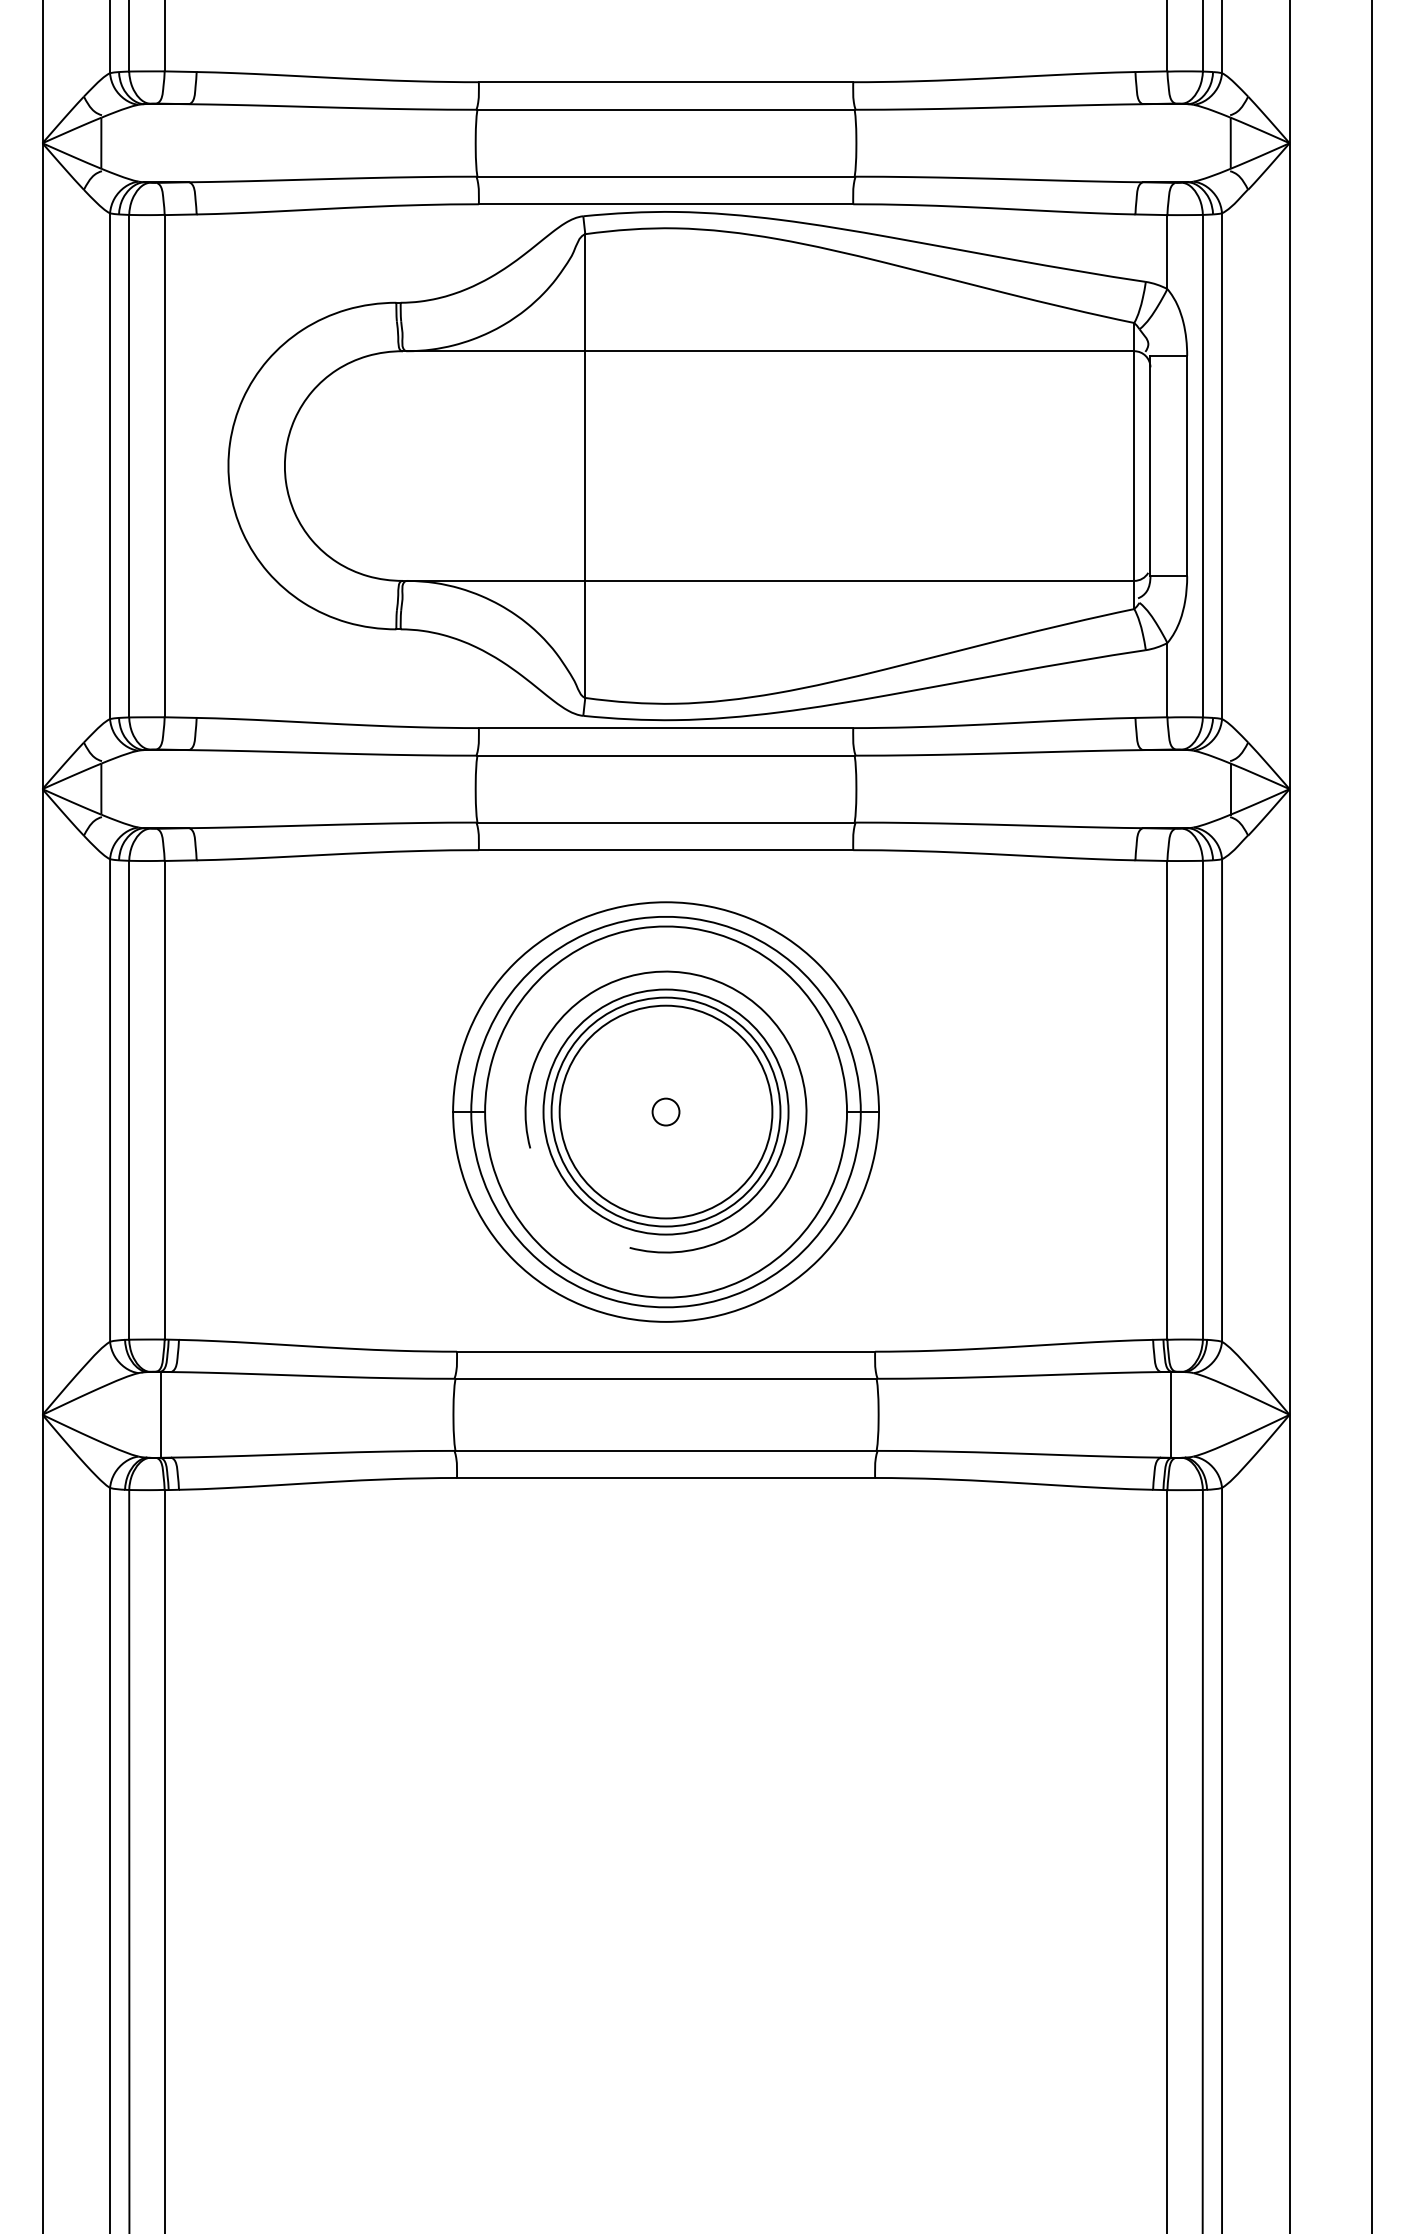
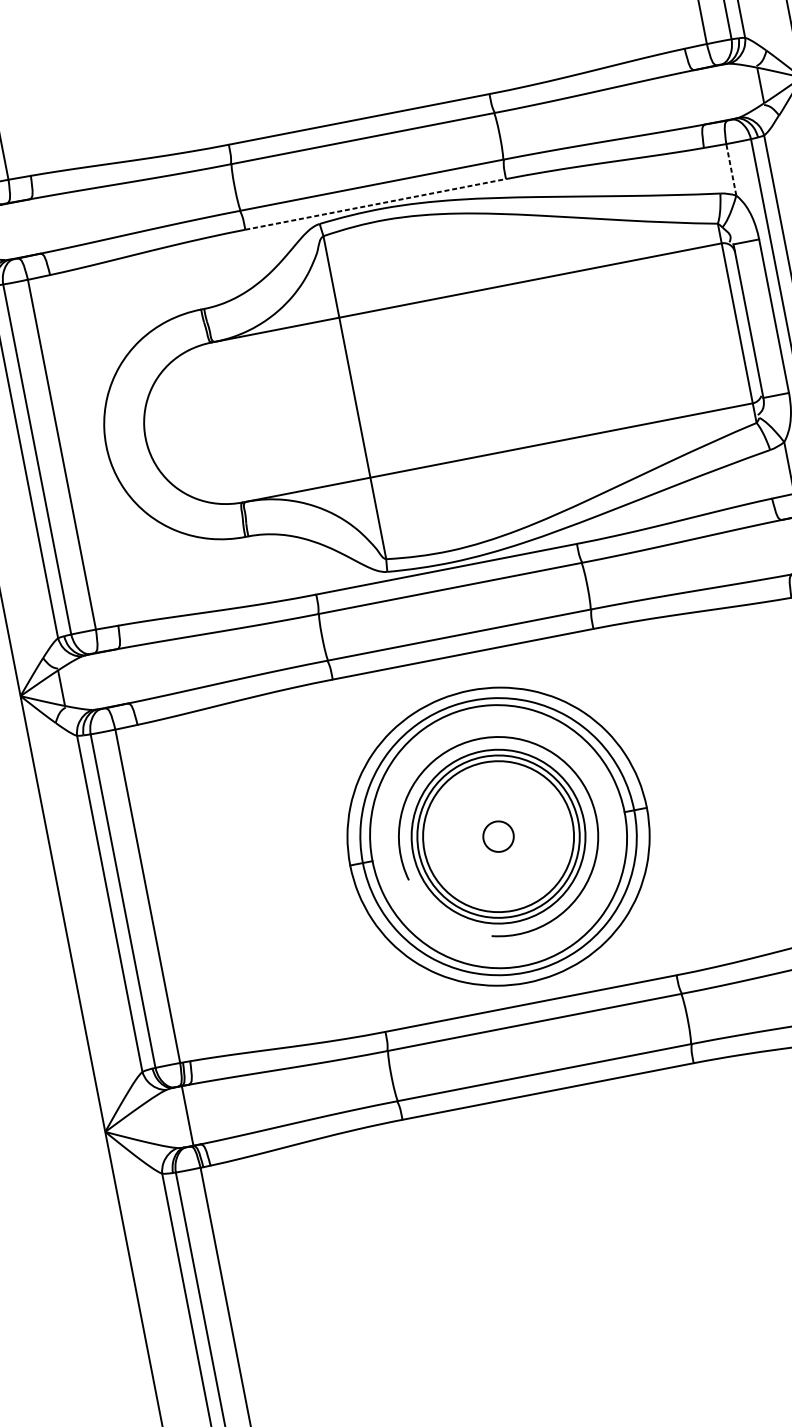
line: (666, 204) -> (376, 204), solid -> dashed
line: (1167, 252) -> (731, 170), solid -> dashed
circle: (665, 1111) -> (498, 836), size x1.6

